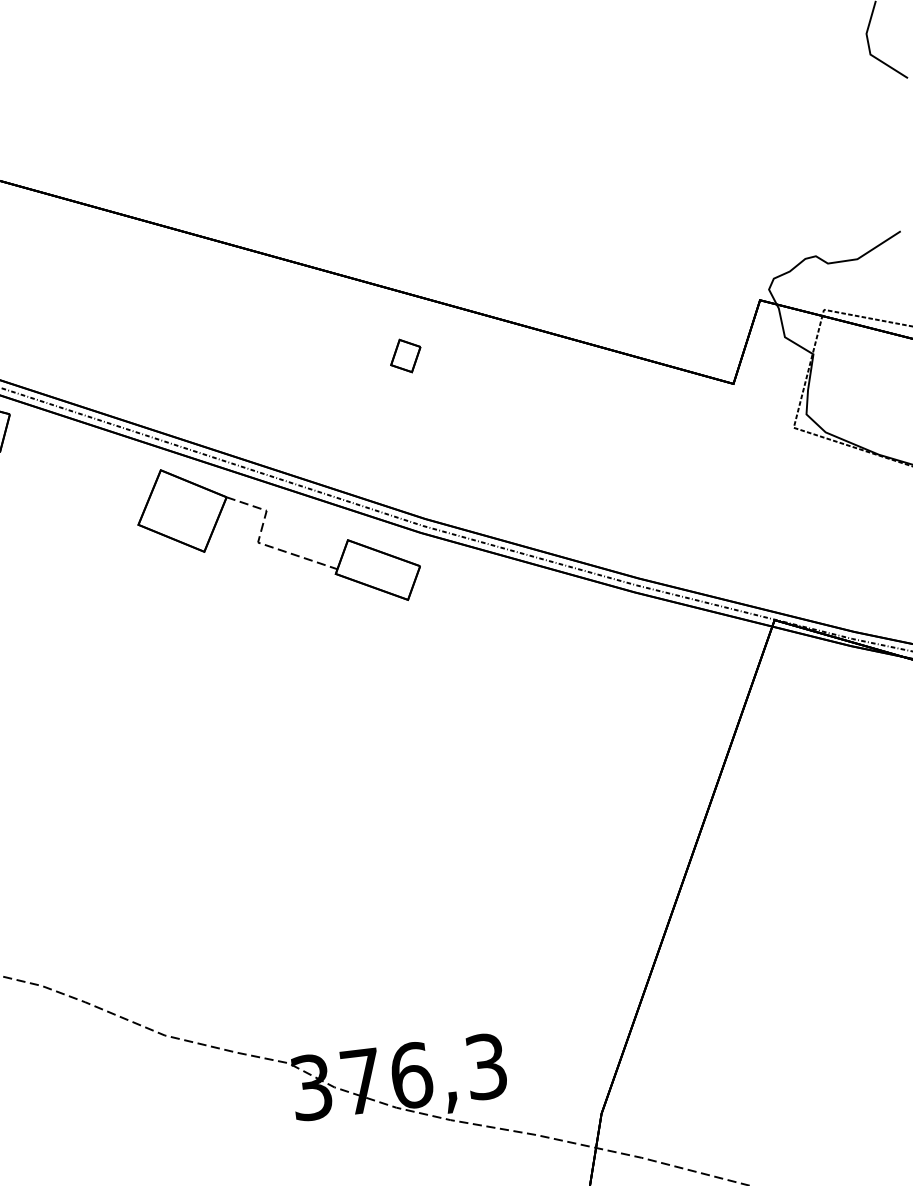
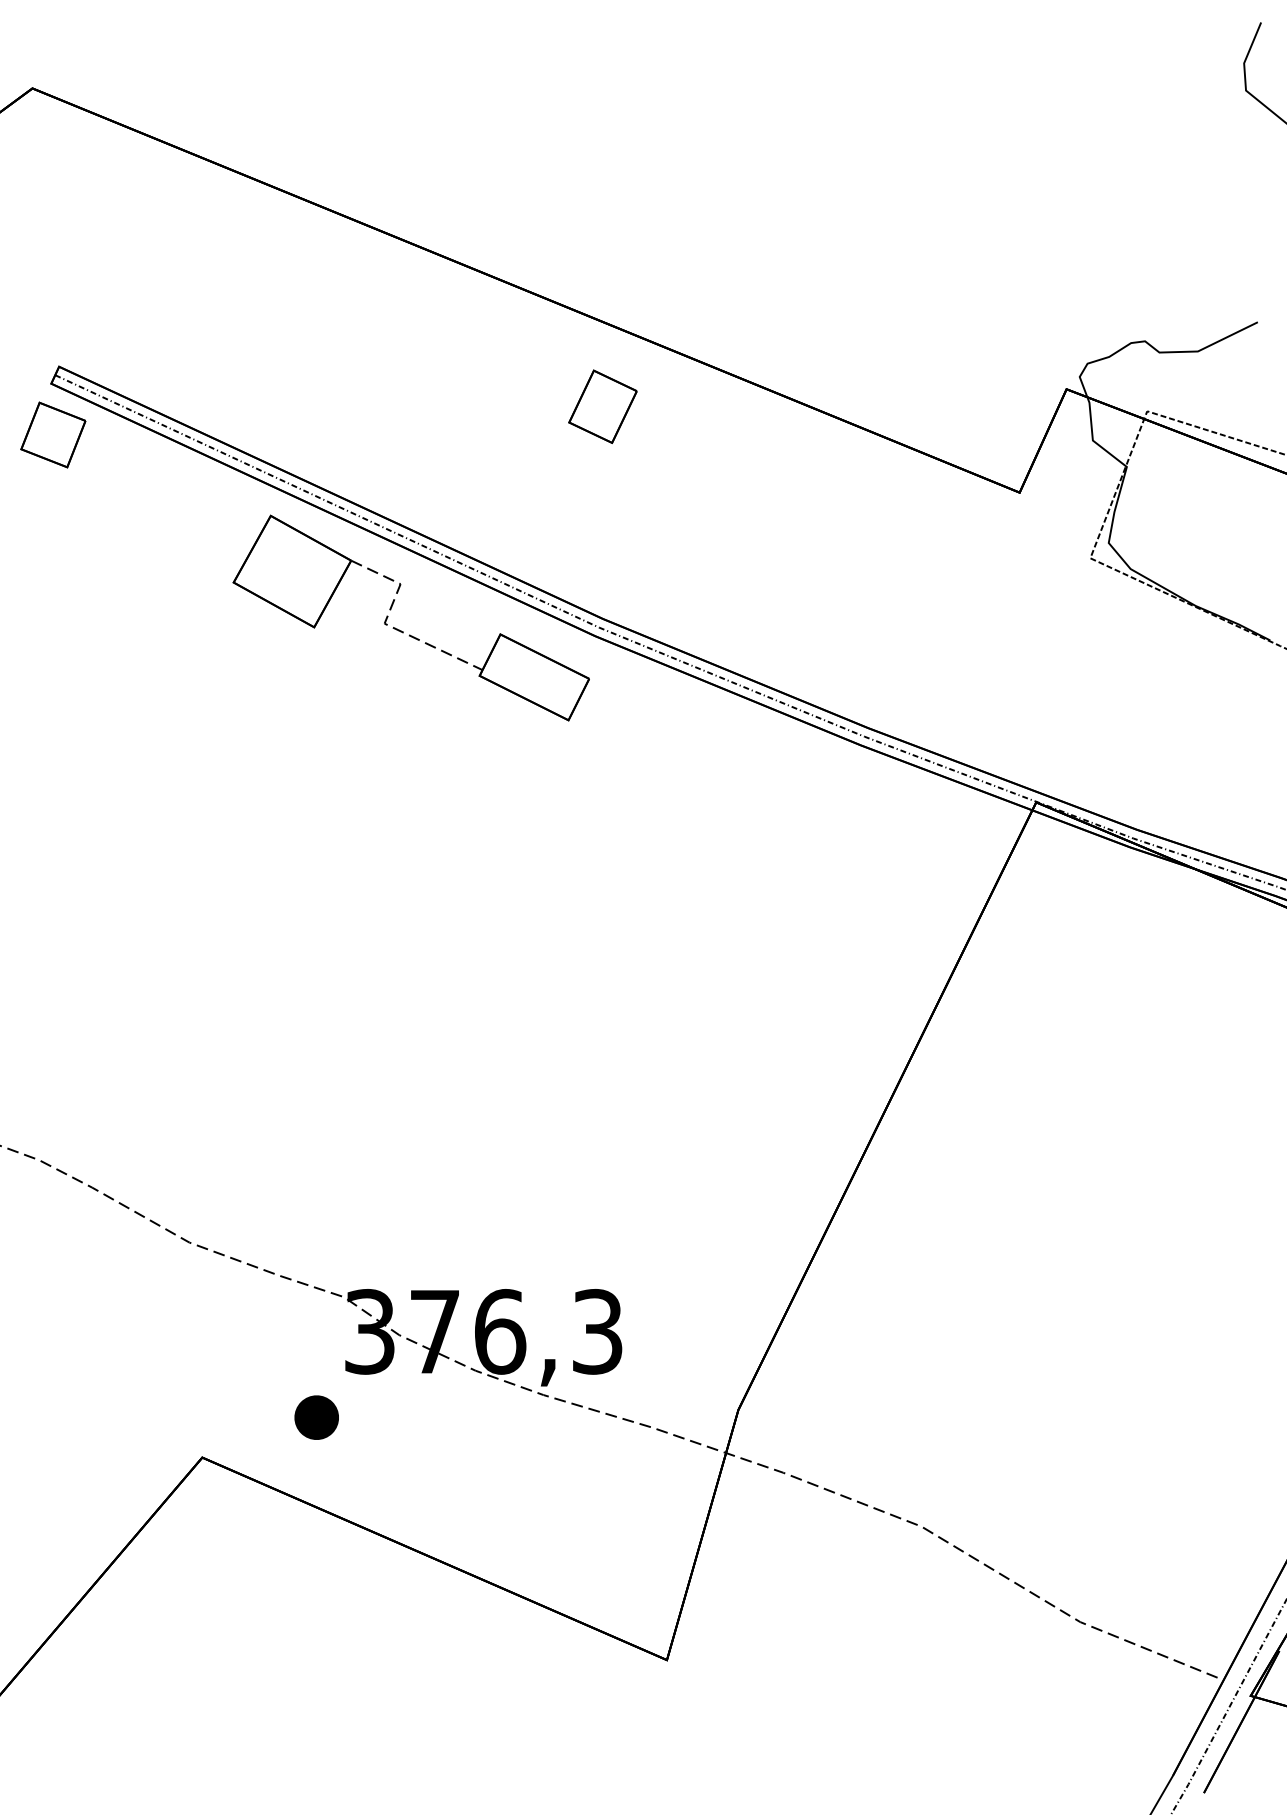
part: (405, 355) -> (602, 406), size x1.67
part: (278, 1158) -> (316, 1417), added

